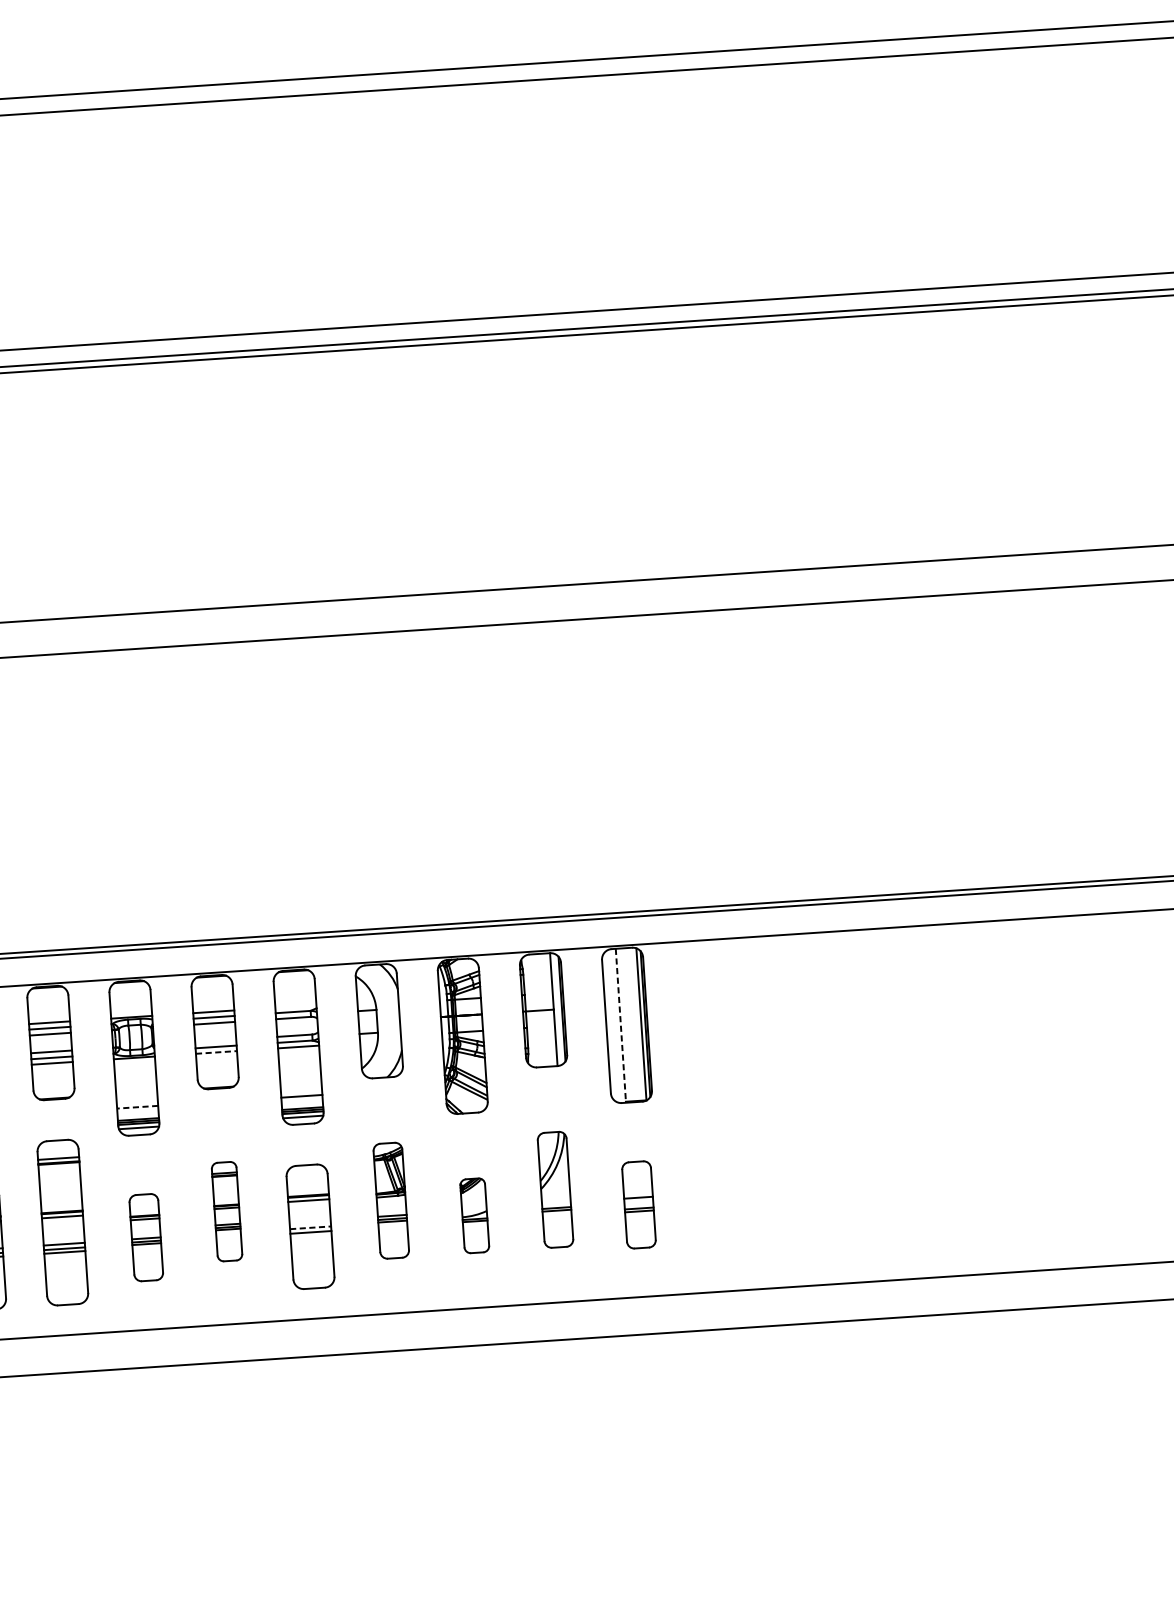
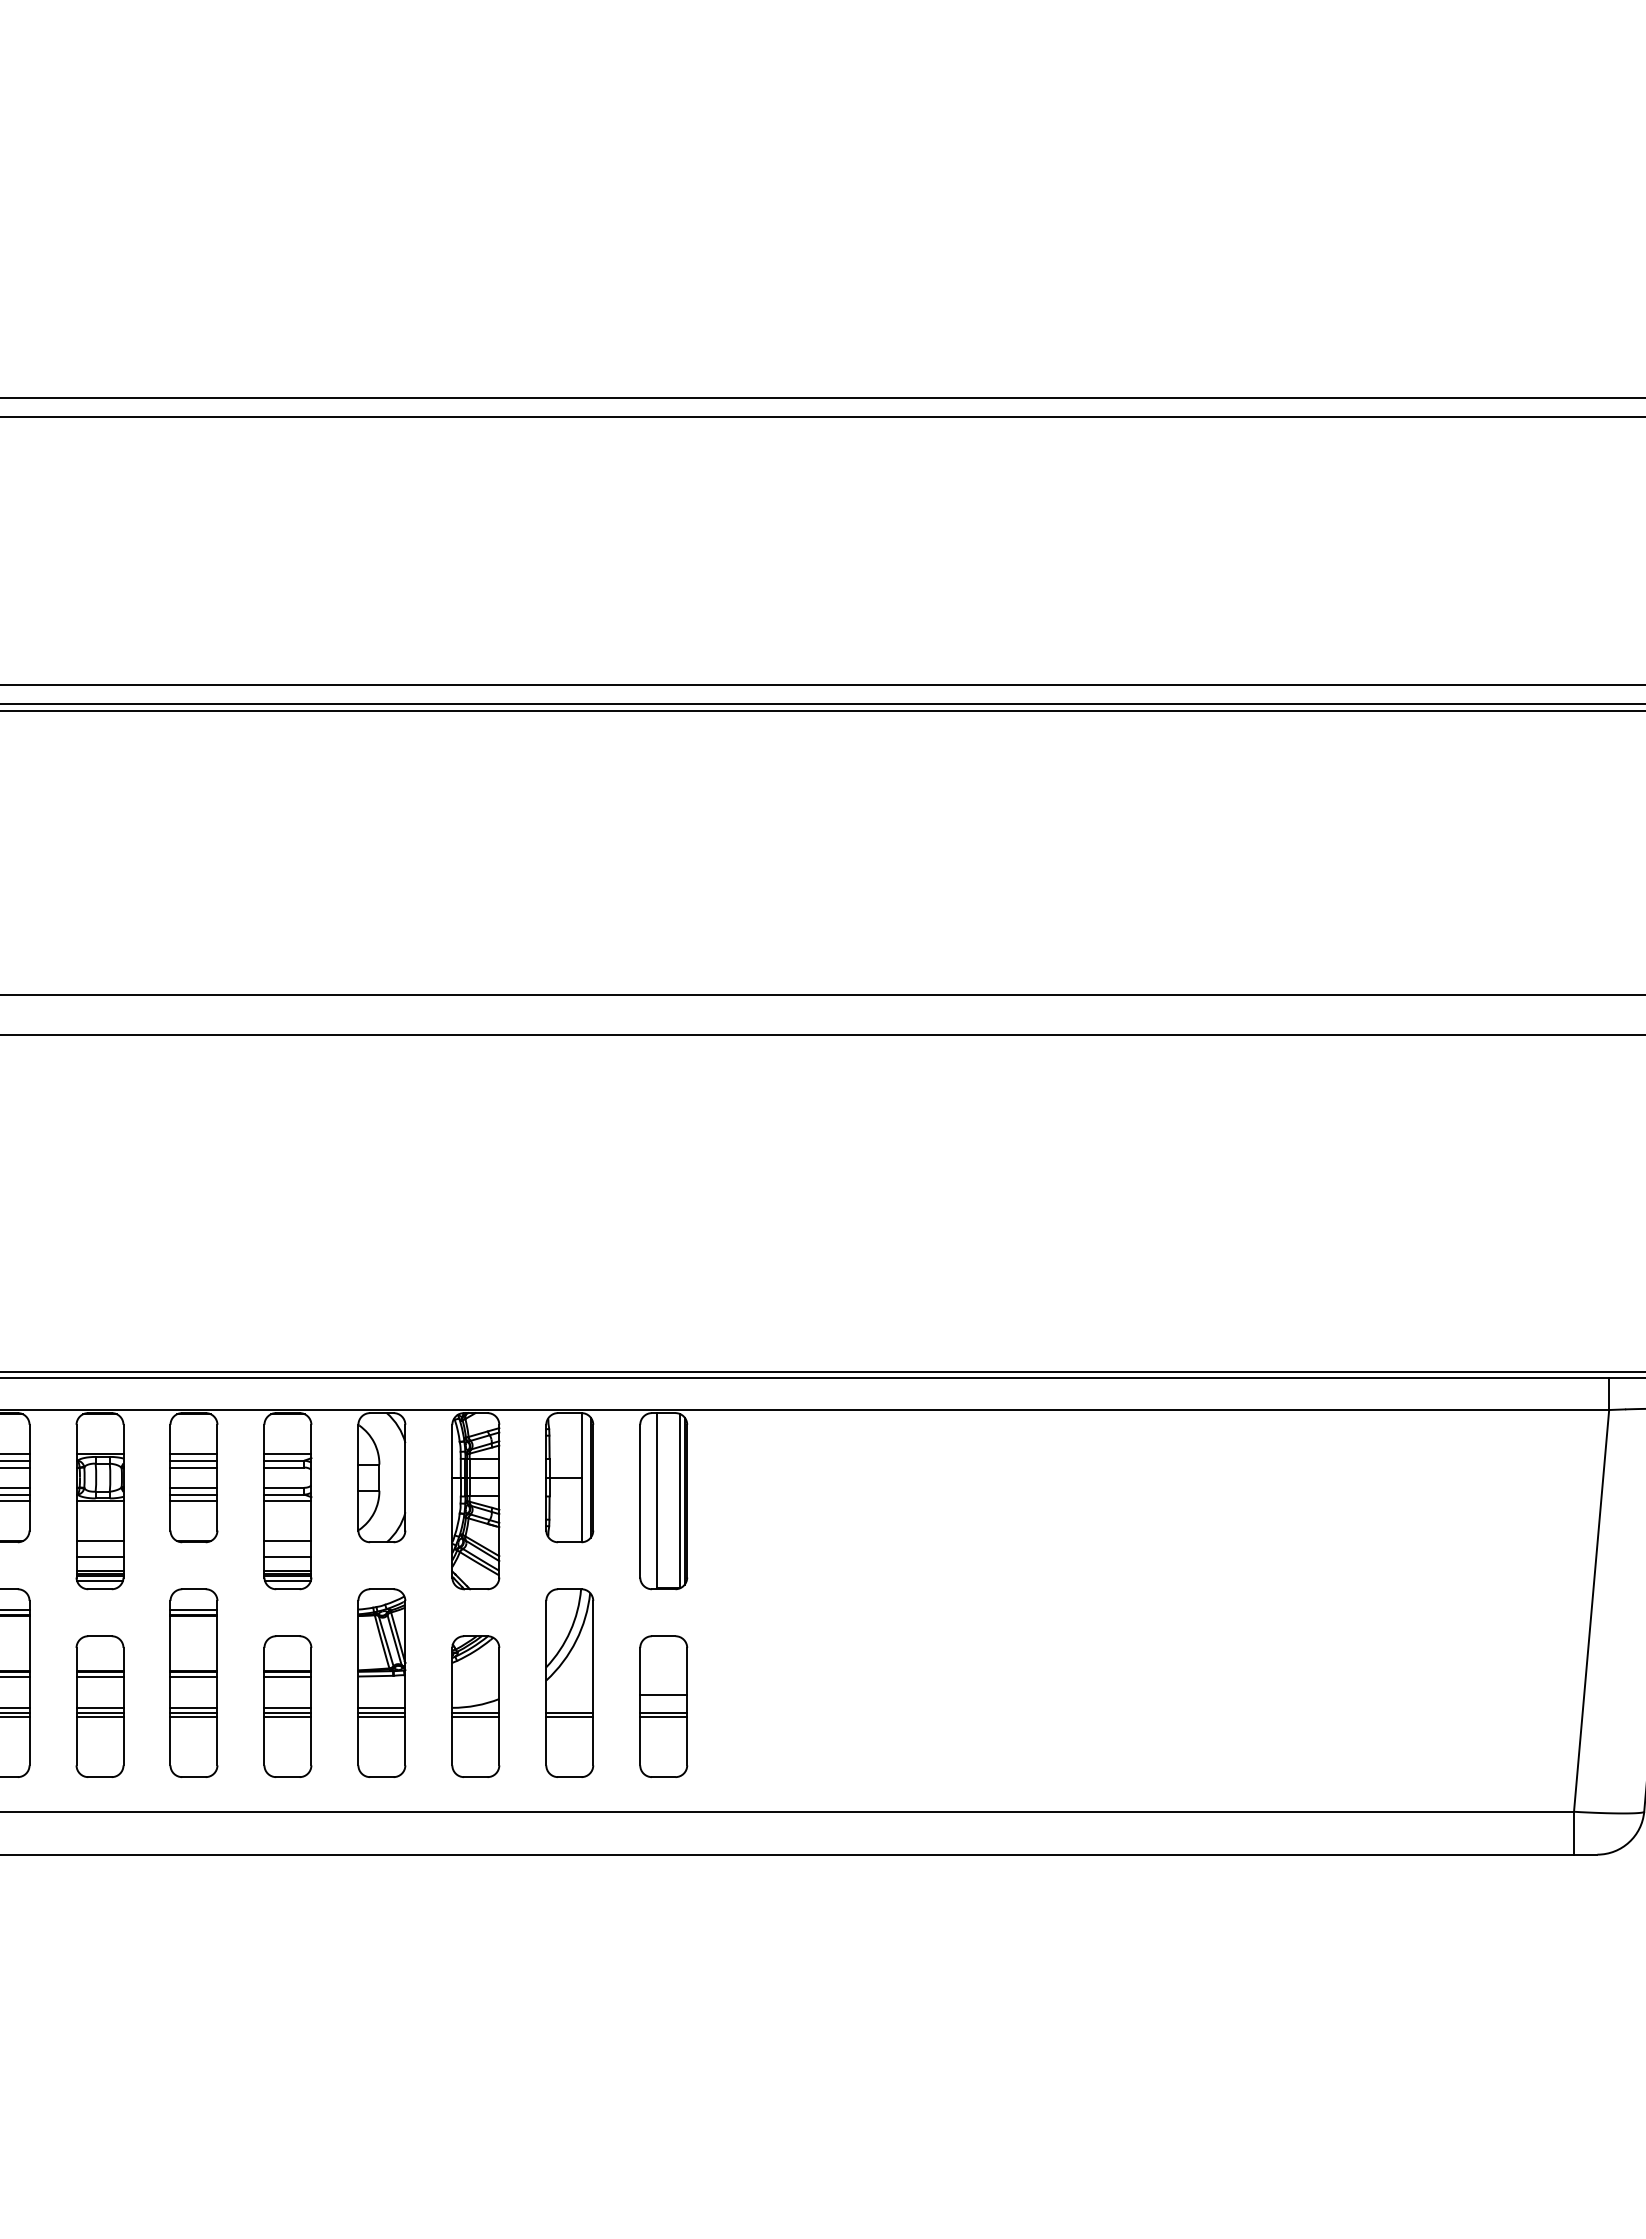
line: (295, 1006) -> (287, 1454), added
line: (620, 1026) -> (656, 1501), dashed -> solid
line: (215, 1040) -> (193, 1487), added
line: (216, 1052) -> (194, 1500), dashed -> solid
line: (300, 1082) -> (287, 1541), added
line: (136, 1093) -> (99, 1541), added
line: (137, 1107) -> (99, 1557), dashed -> solid
part: (555, 1189) -> (569, 1682), size x1.43
part: (390, 1200) -> (381, 1682), size x1.43
part: (638, 1204) -> (663, 1706), size x1.43
part: (226, 1211) -> (193, 1682), size x1.67
part: (474, 1215) -> (475, 1706), size x1.67
line: (311, 1227) -> (288, 1707), dashed -> solid
line: (310, 1236) -> (287, 1717), added
part: (145, 1237) -> (99, 1706), size x1.43

